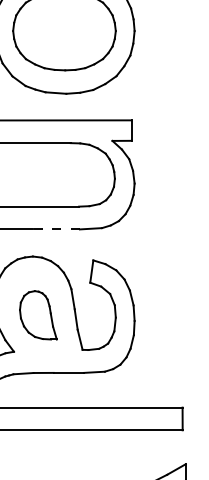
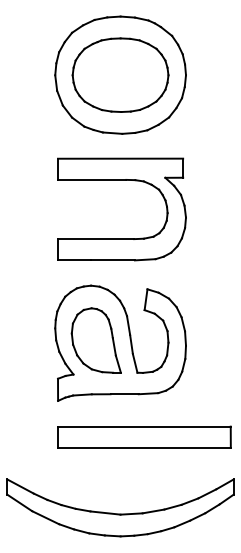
line: (56, 229) -> (113, 260), dashed -> solid
part: (37, 315) -> (95, 340), size x1.43

